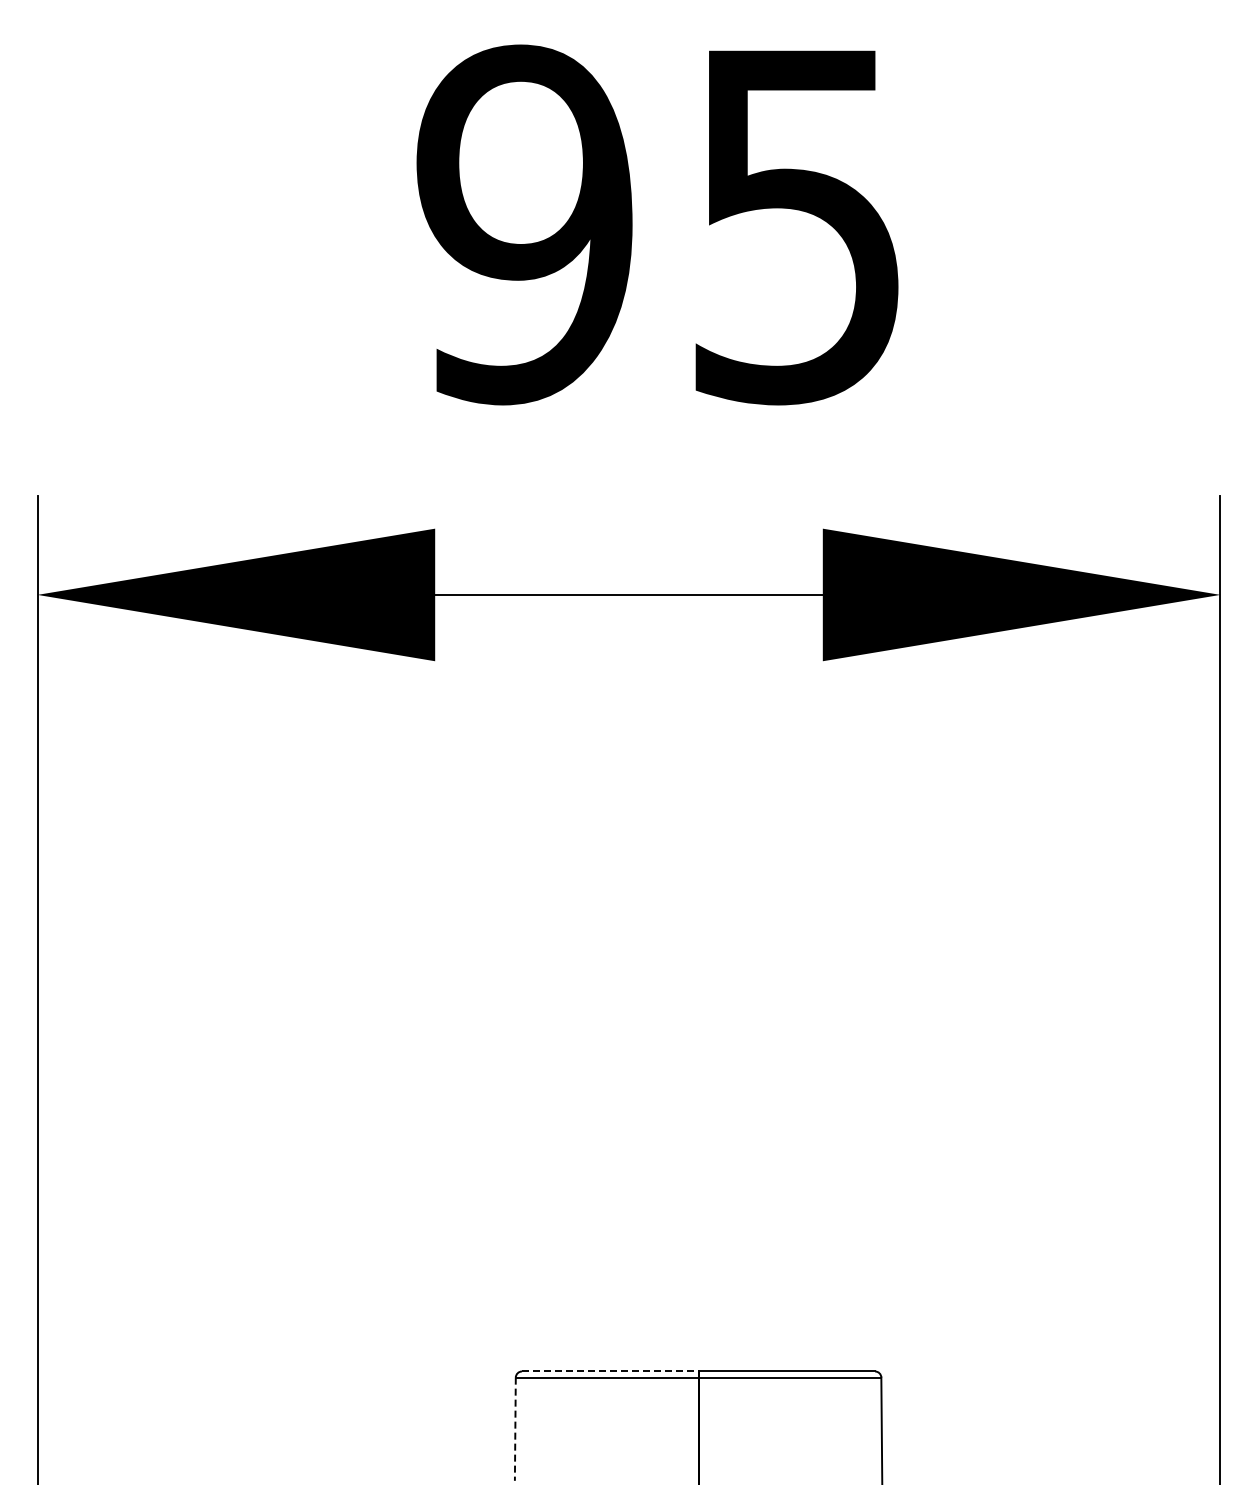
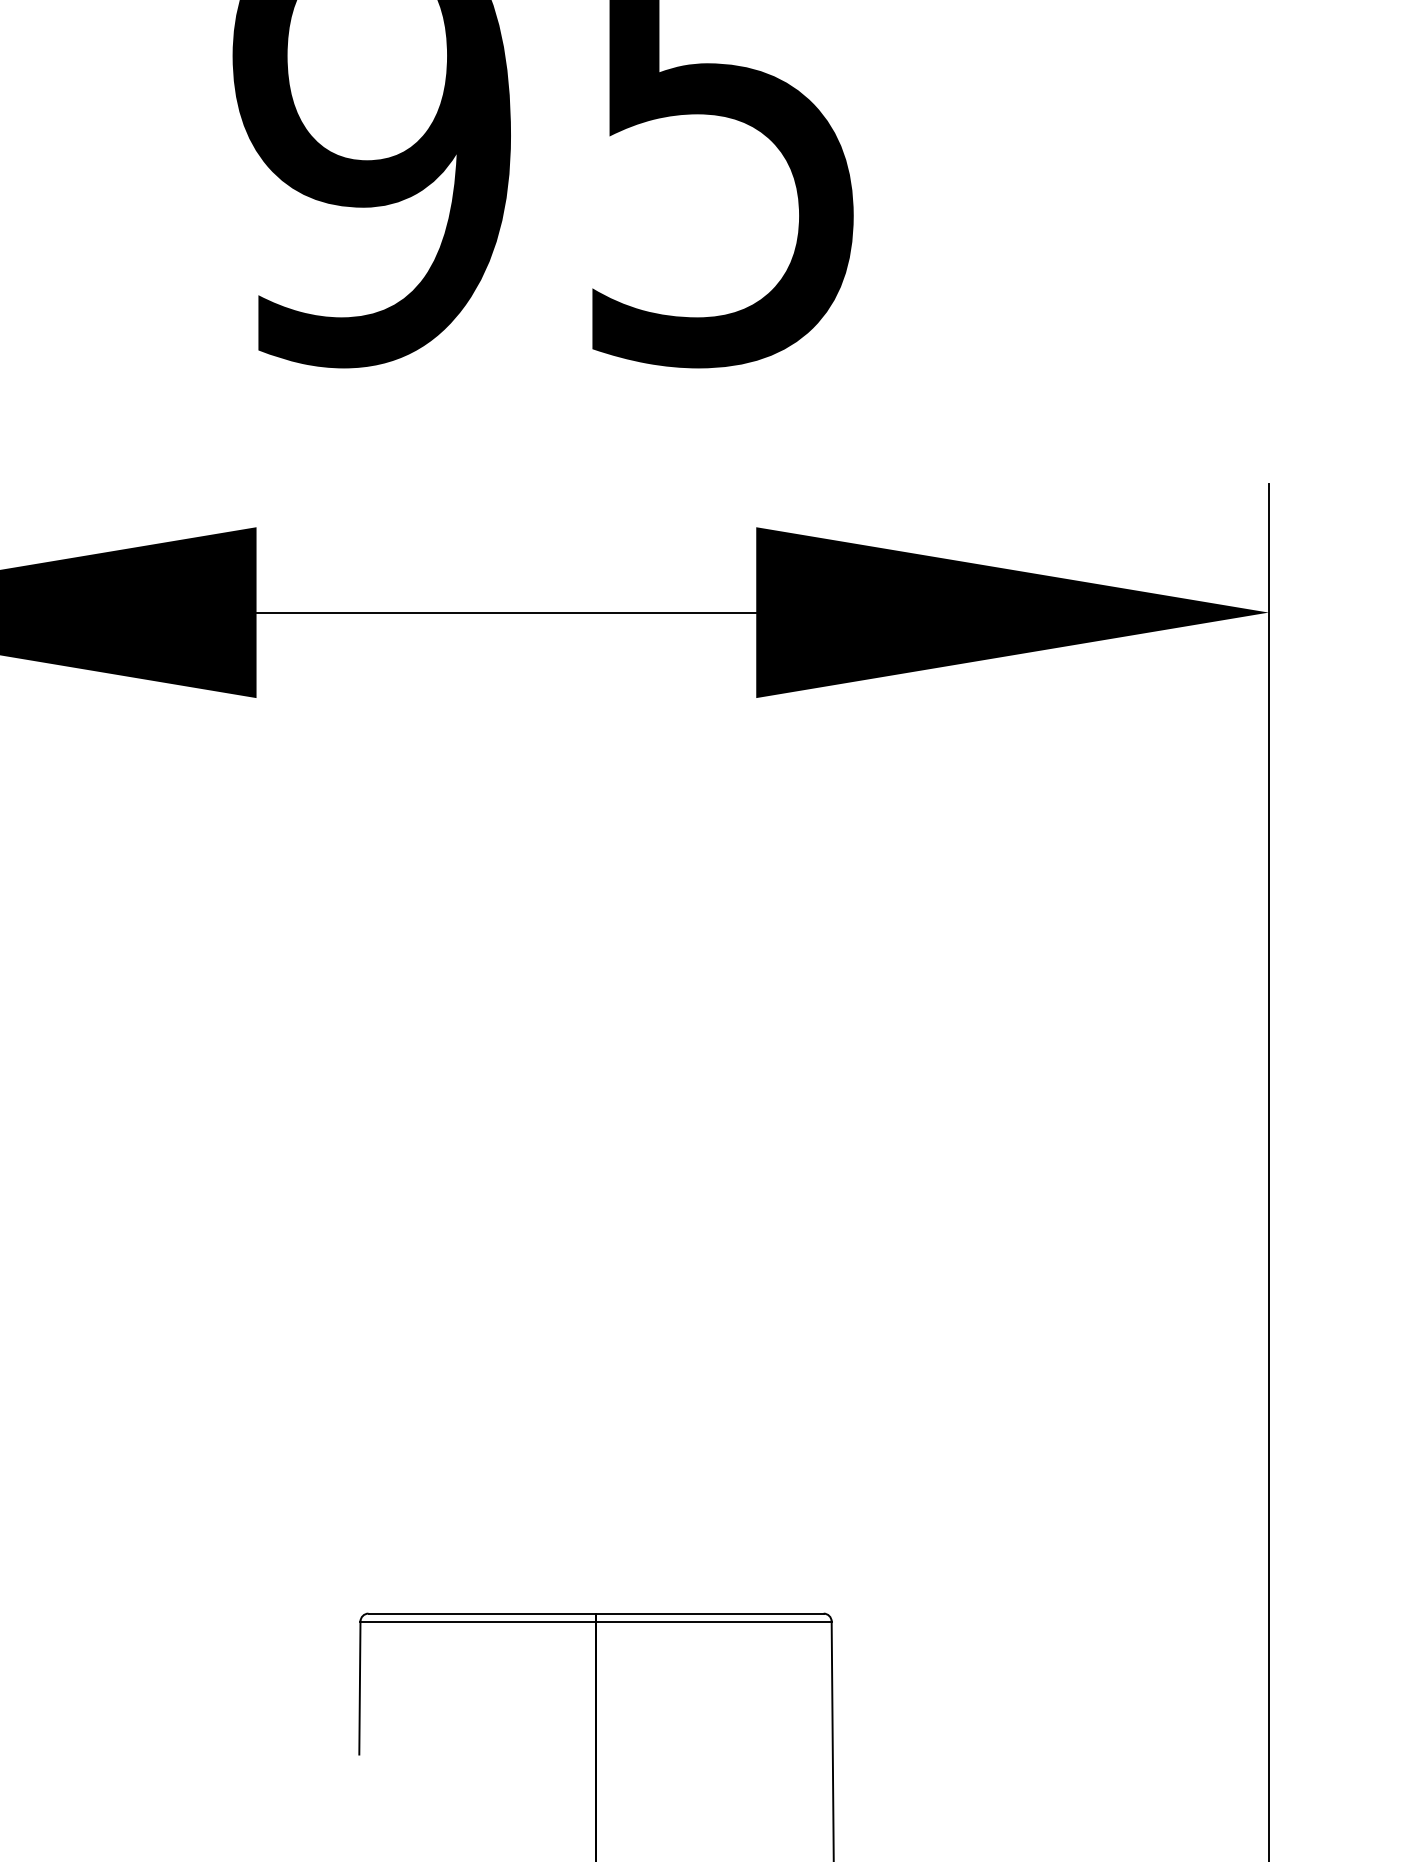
line: (610, 1371) -> (482, 1613), dashed -> solid
line: (515, 1429) -> (360, 1688), dashed -> solid

